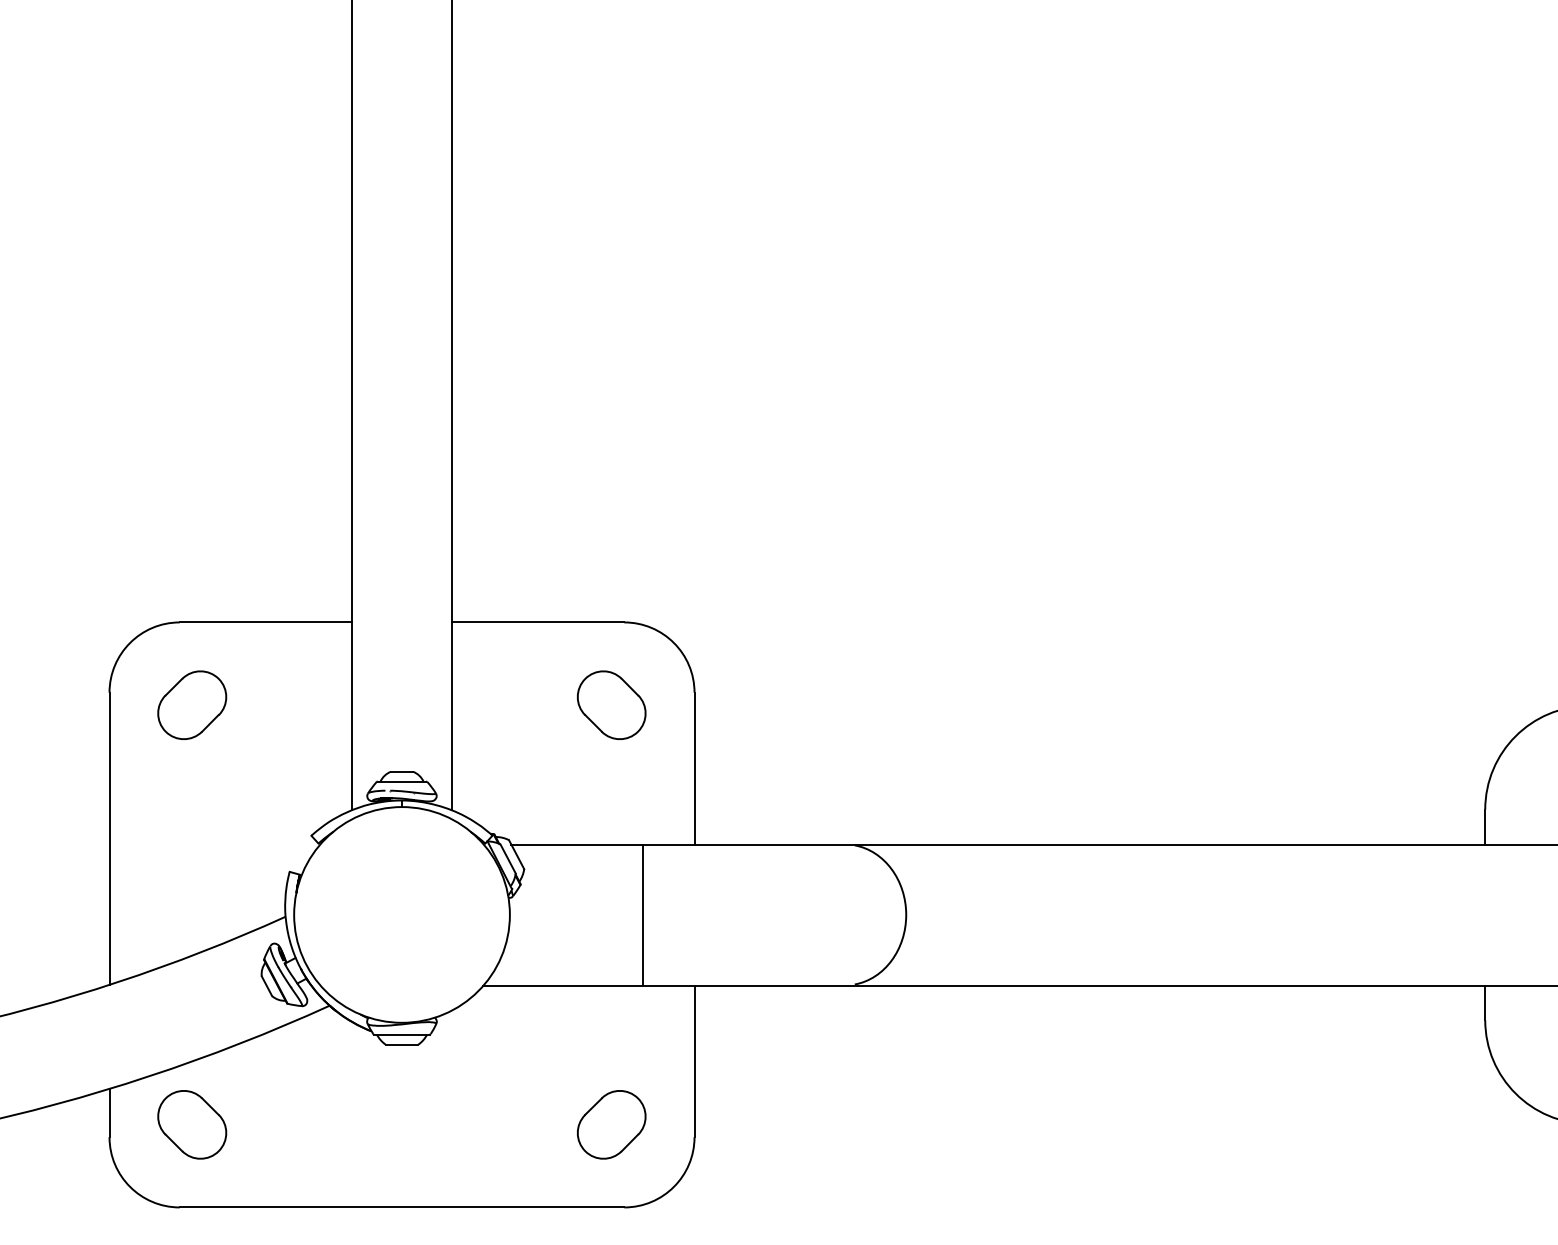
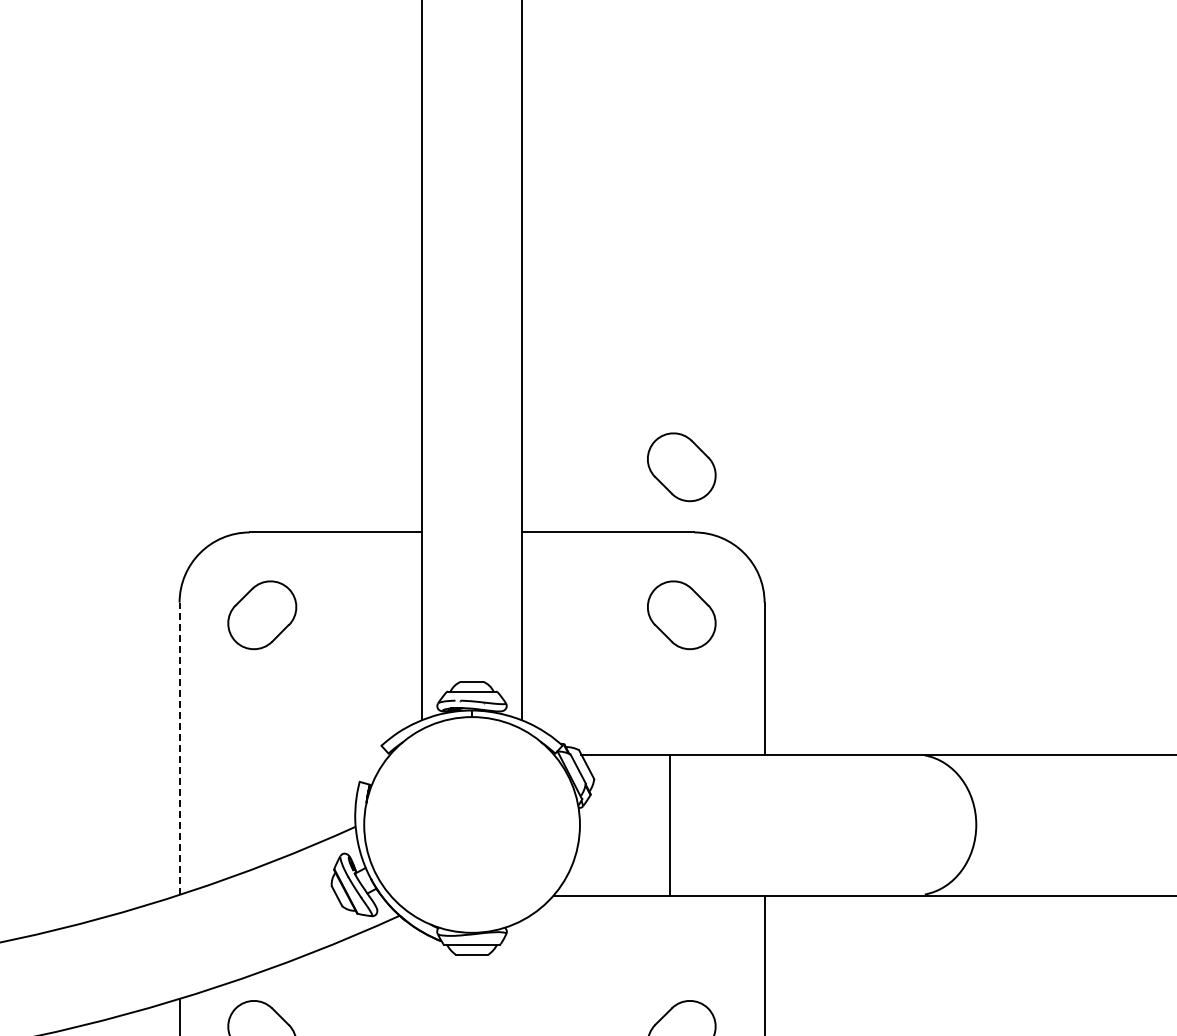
part: (611, 556) -> (681, 466), added
line: (109, 838) -> (179, 748), solid -> dashed
line: (642, 914) -> (669, 824), moved

